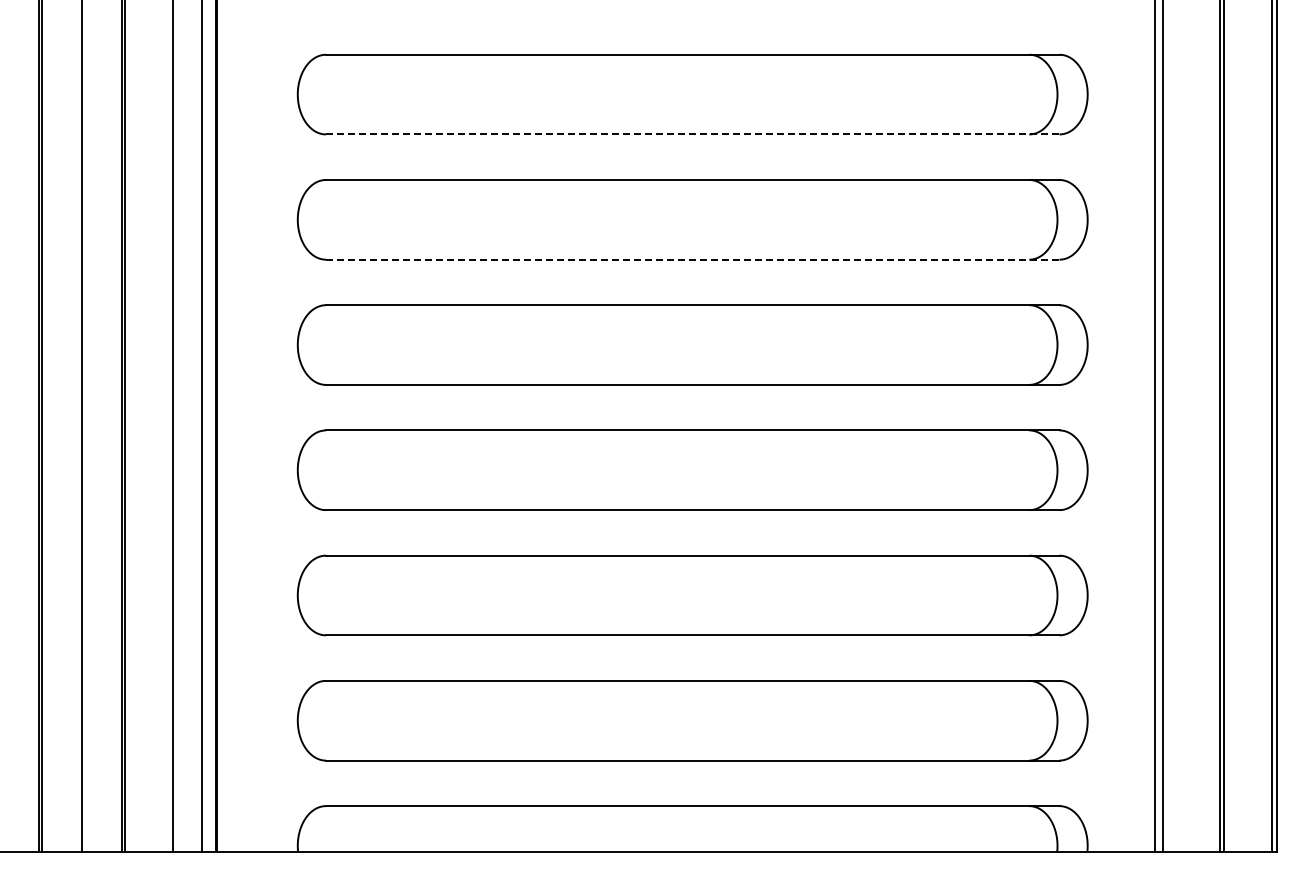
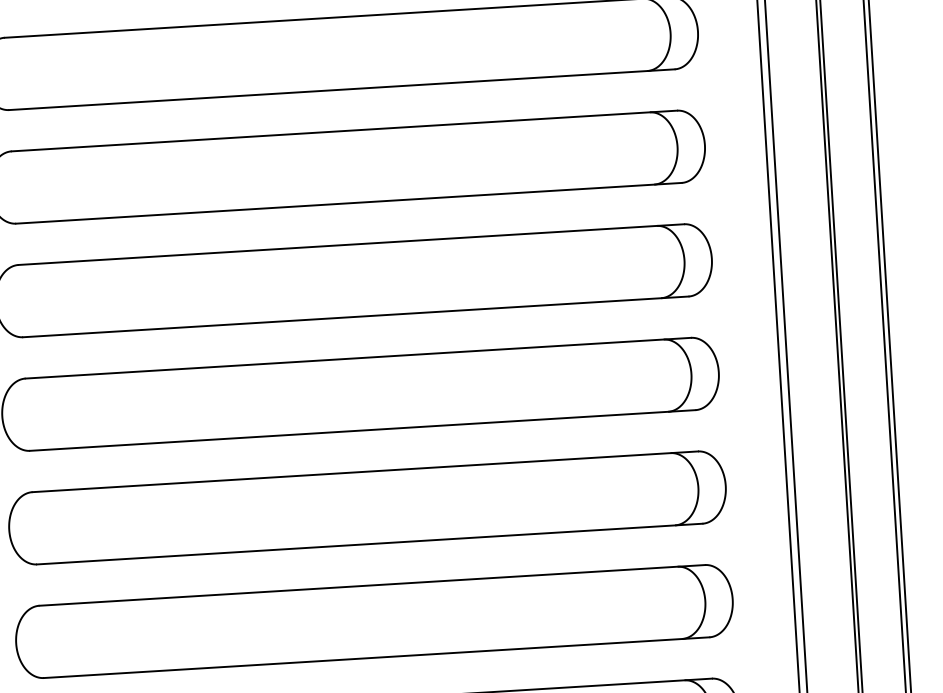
line: (692, 134) -> (341, 89), dashed -> solid
line: (692, 259) -> (348, 203), dashed -> solid

